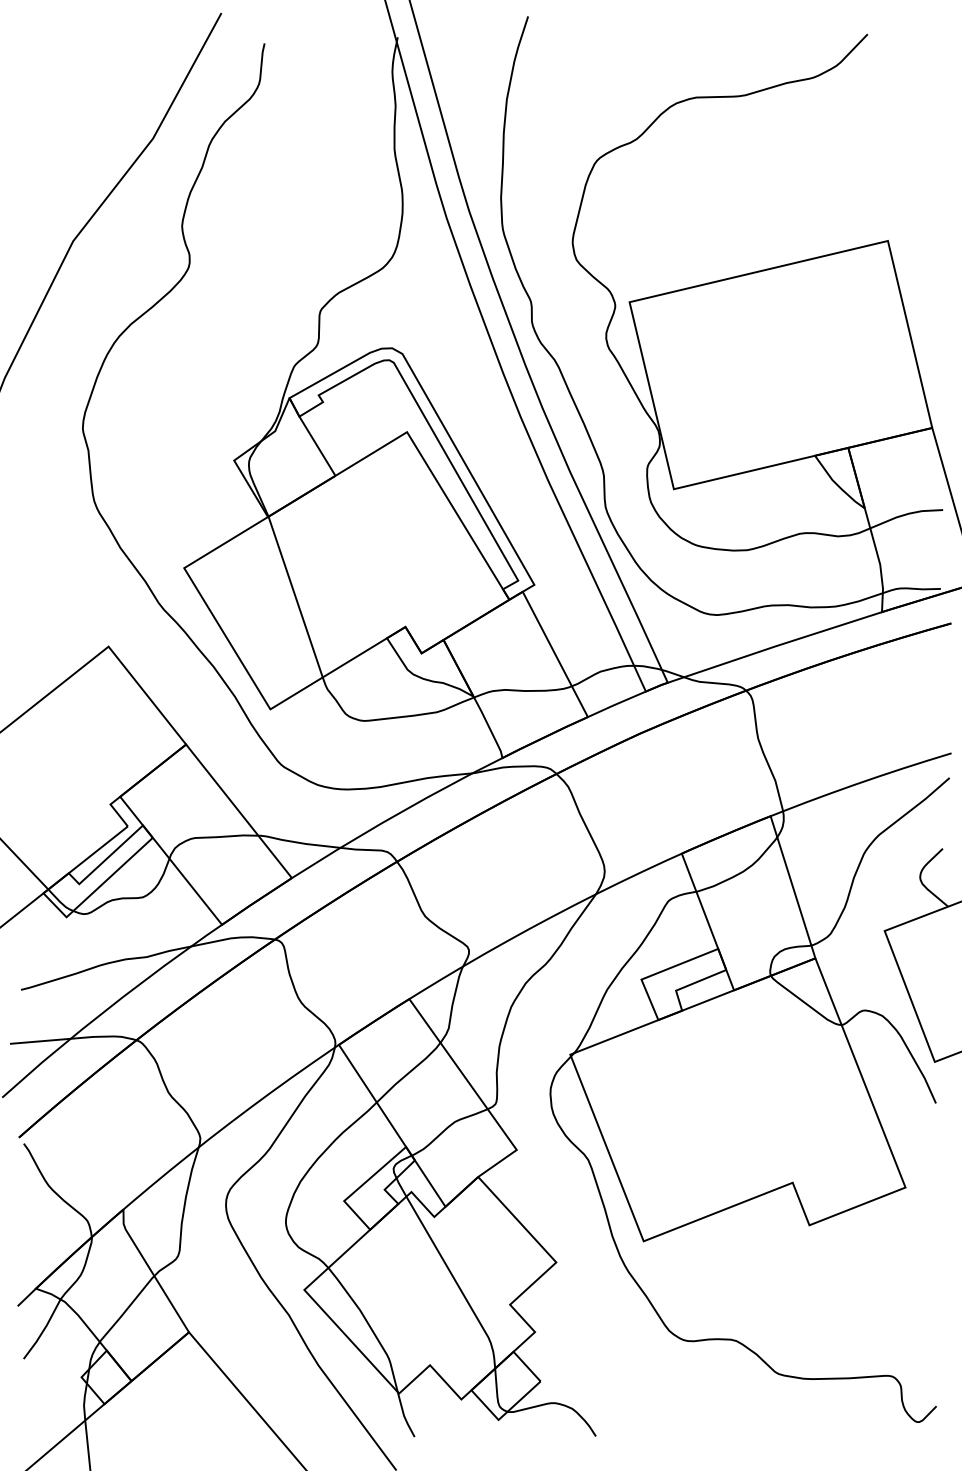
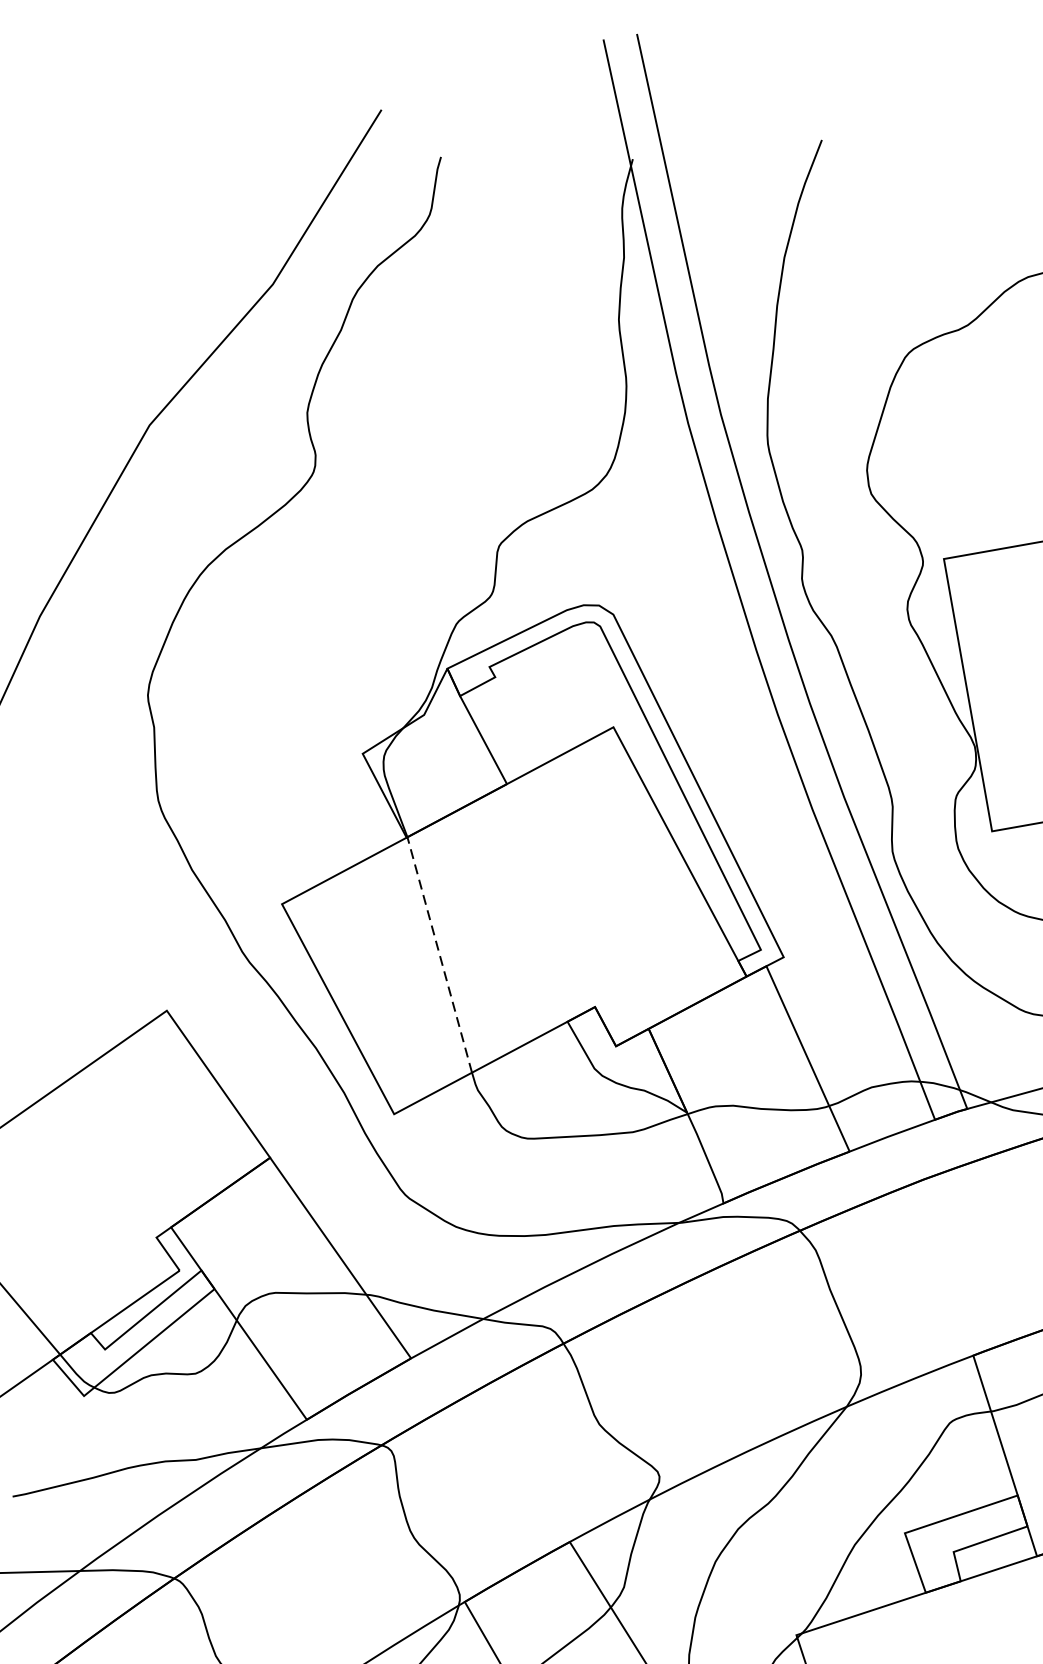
line: (295, 597) -> (439, 955), solid -> dashed

